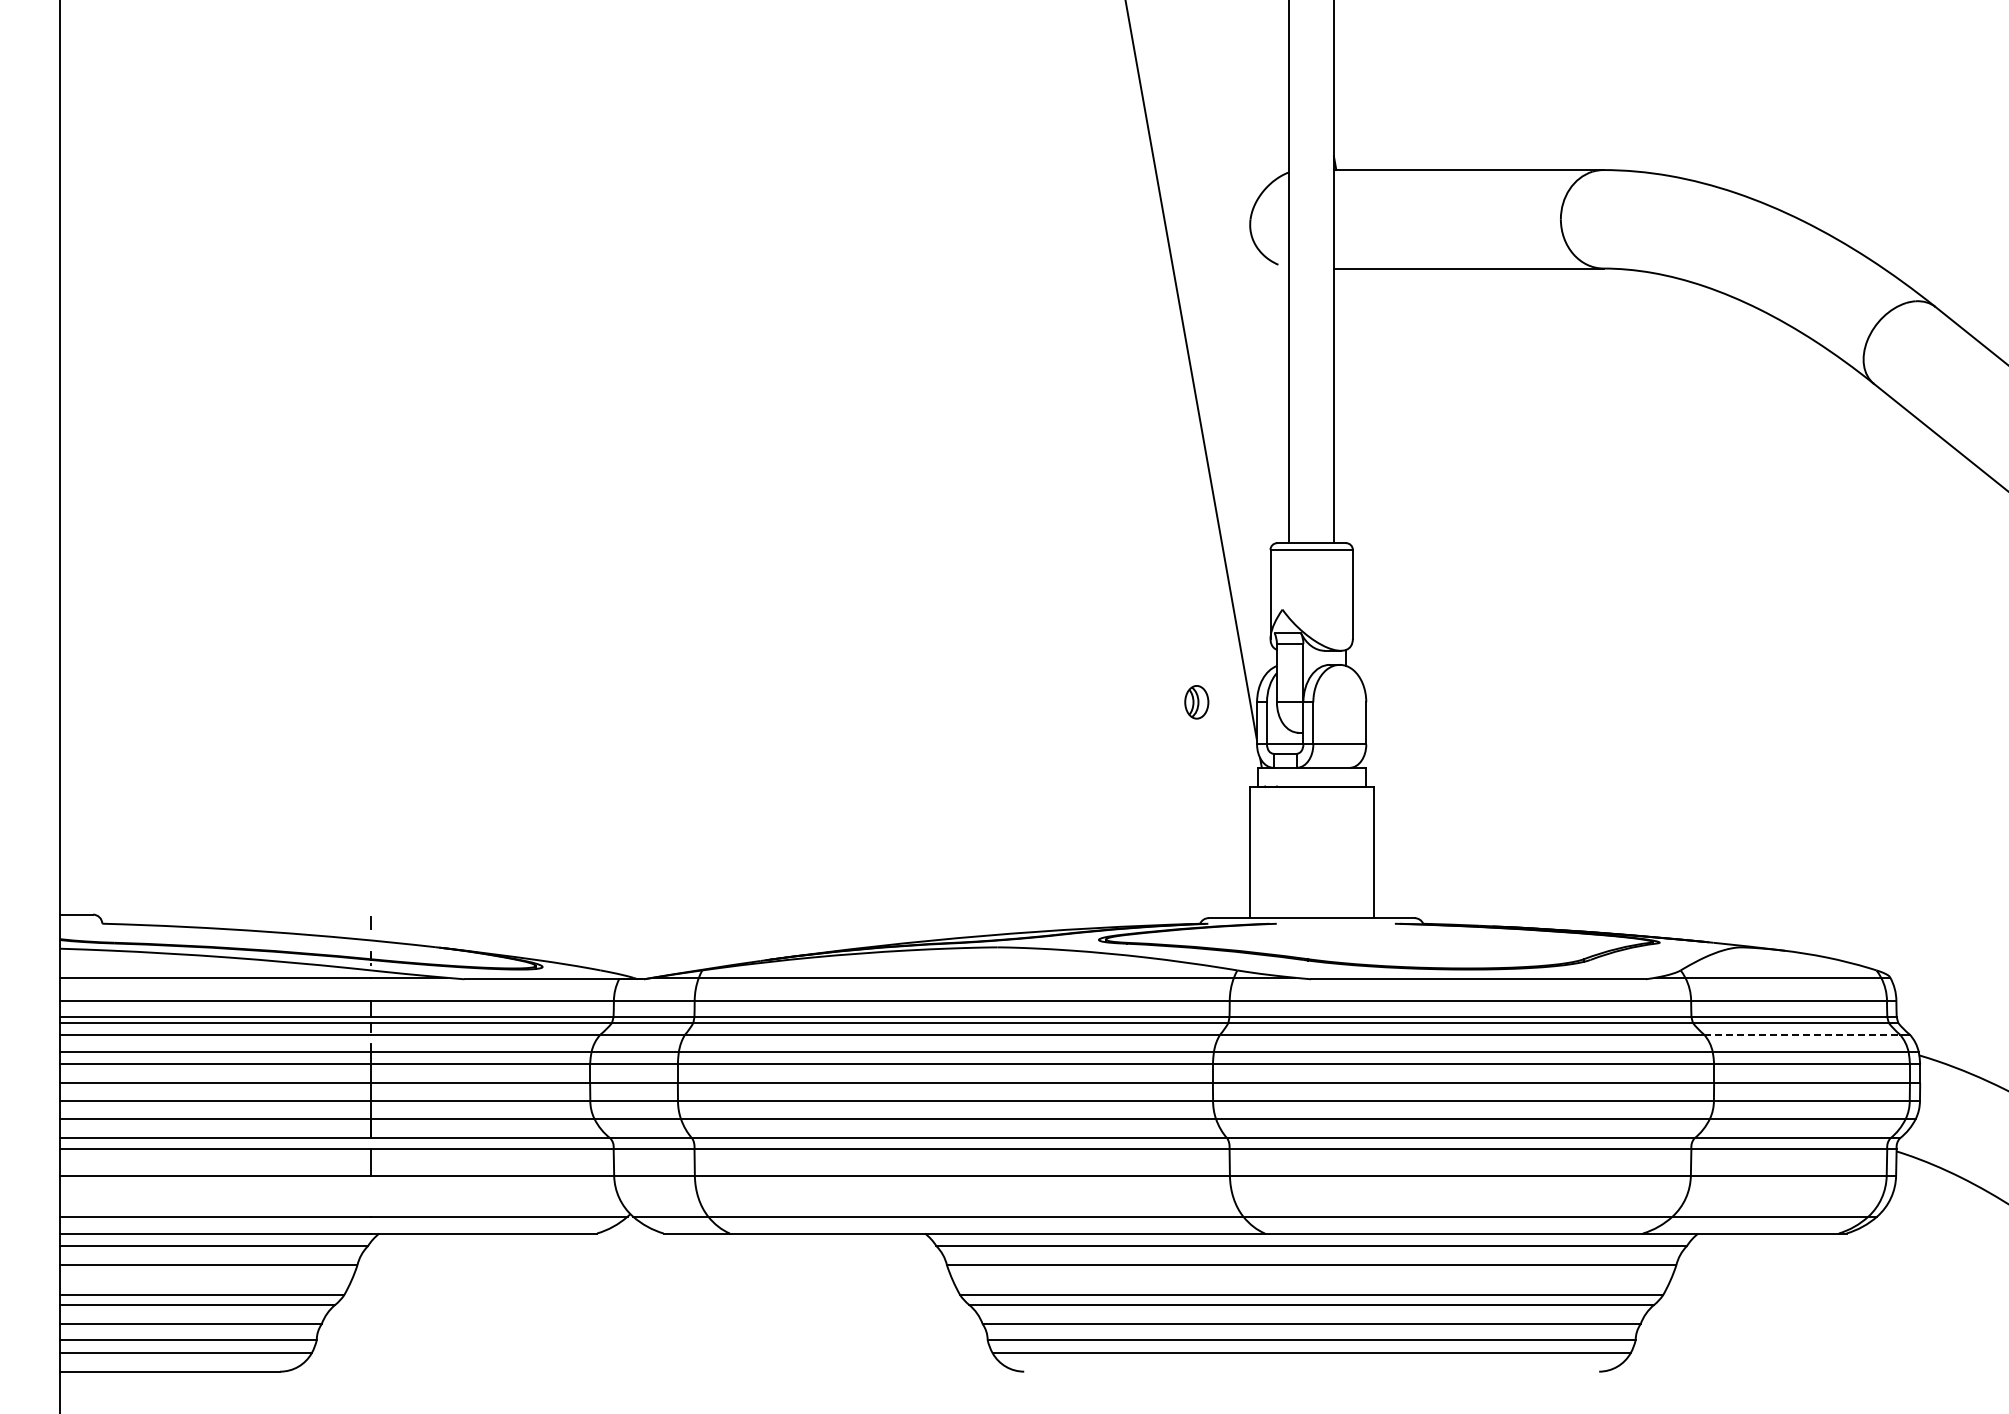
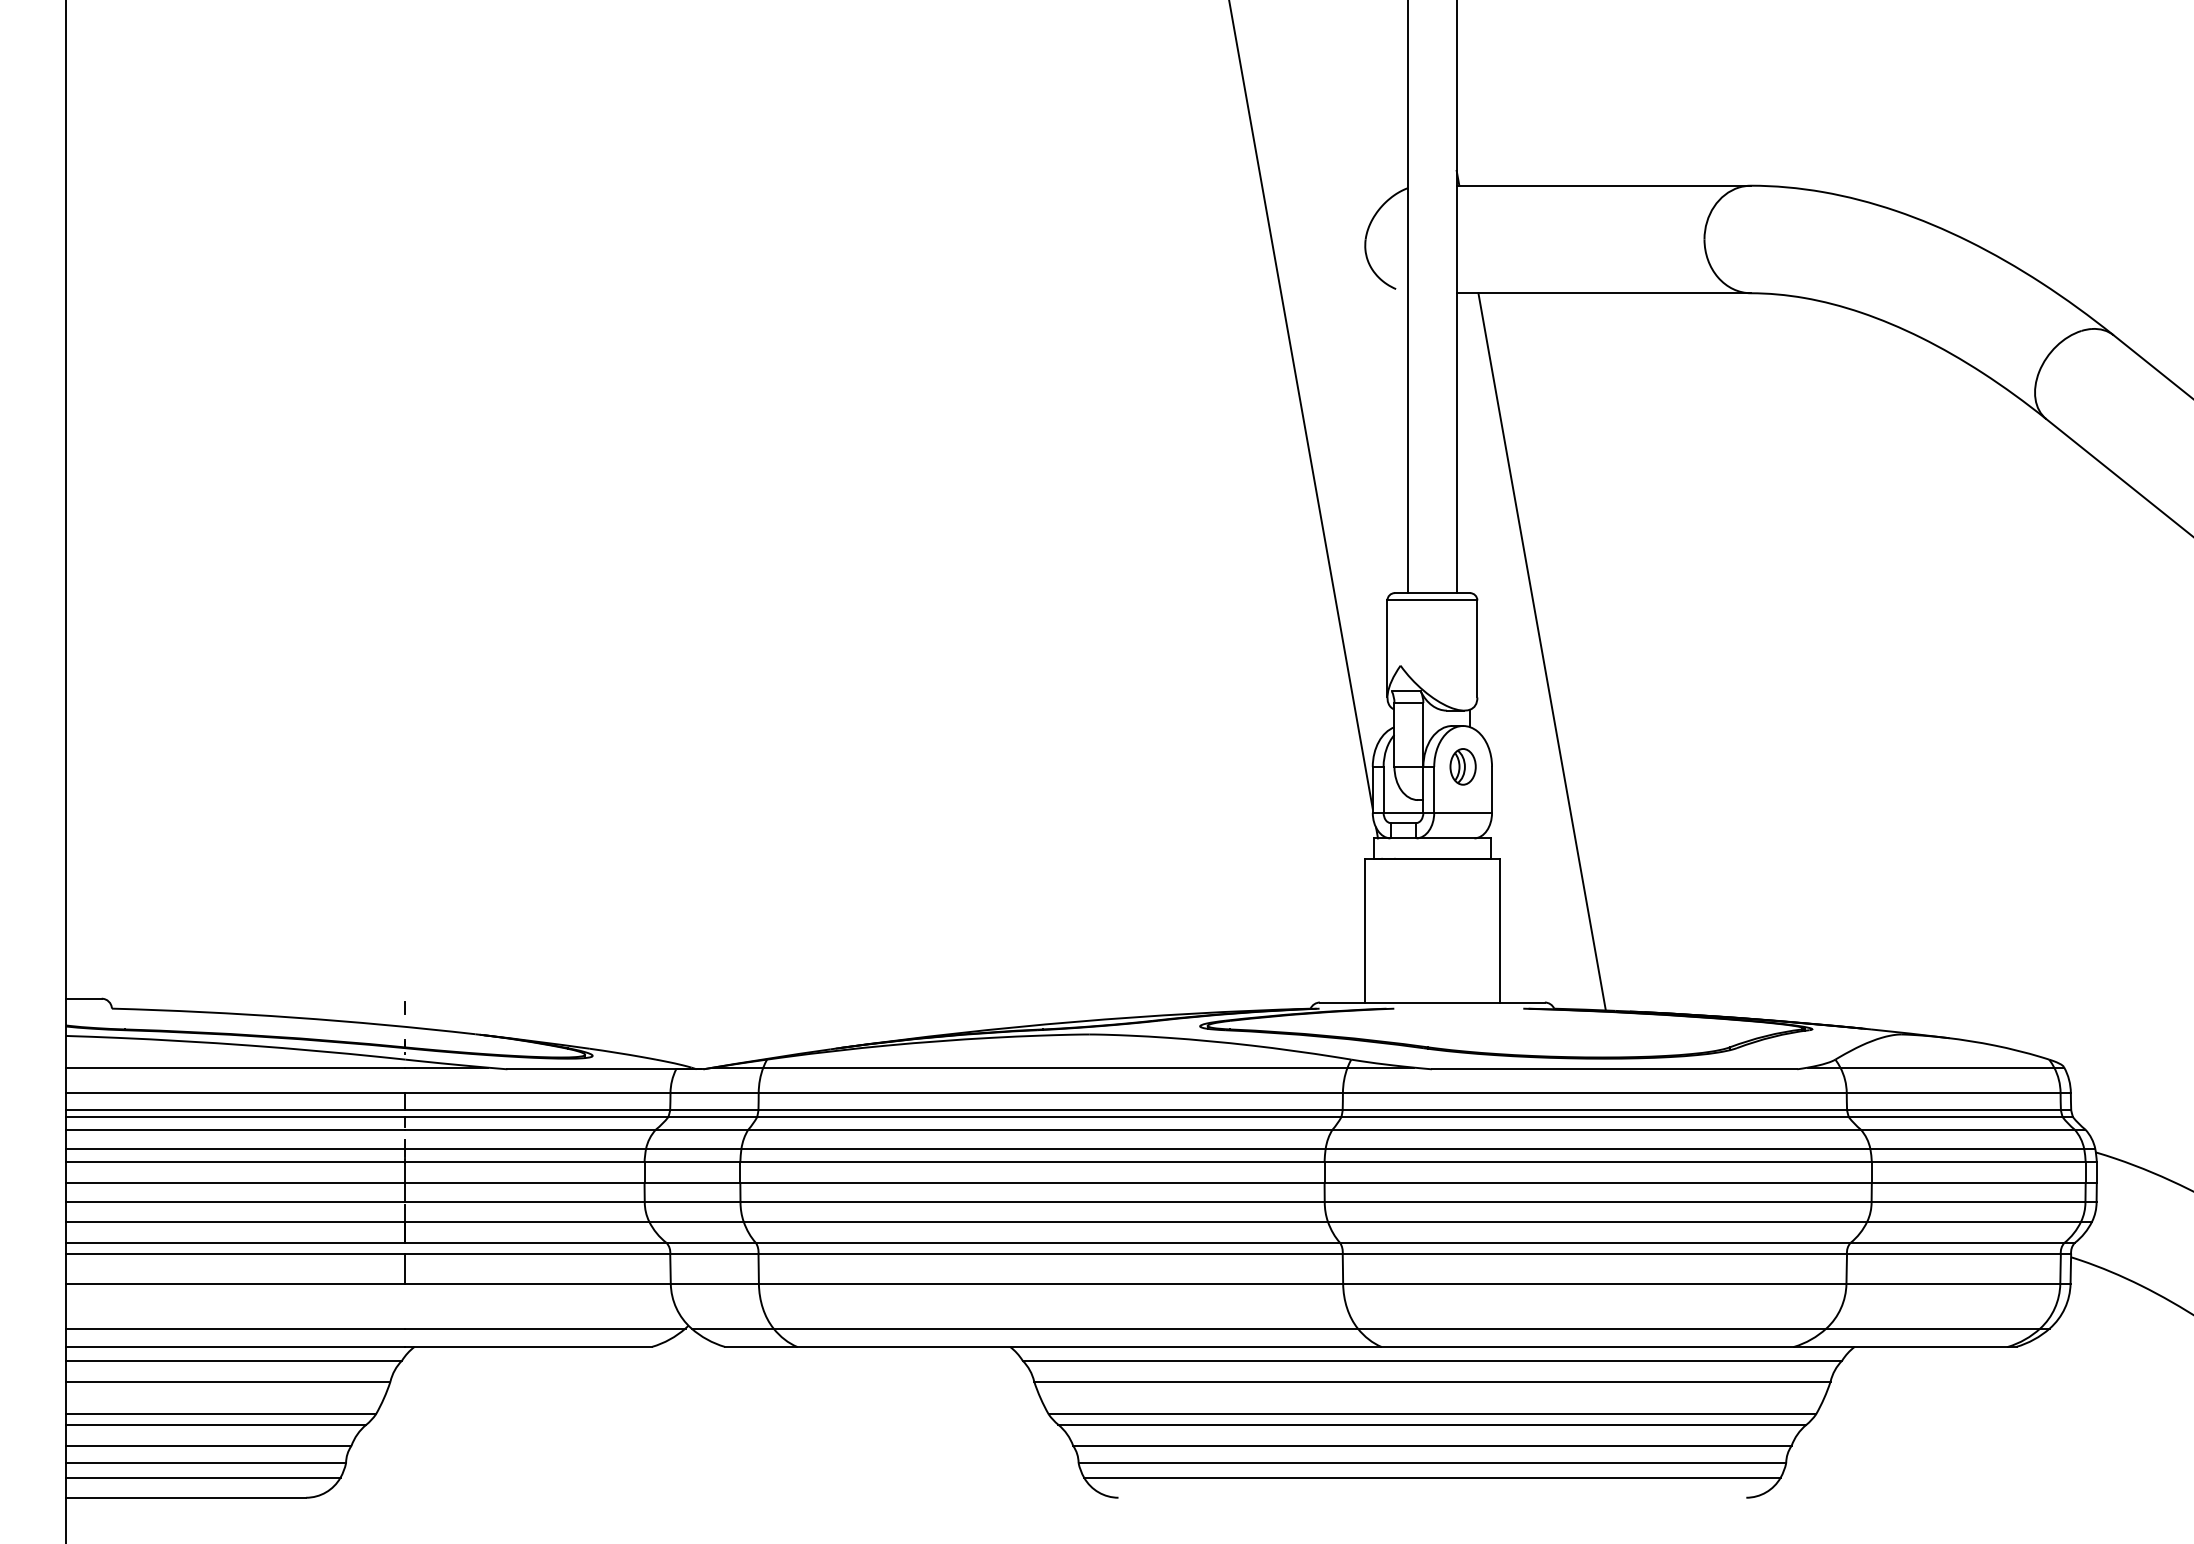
line: (1411, 596) -> (1541, 651), added
part: (1196, 702) -> (1462, 767), moved
line: (1801, 1034) -> (1967, 1129), dashed -> solid

